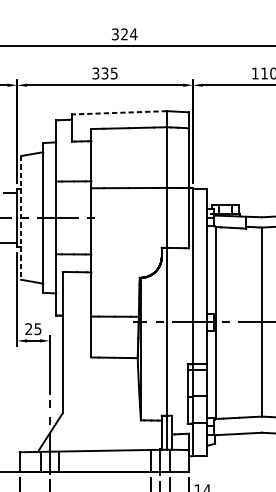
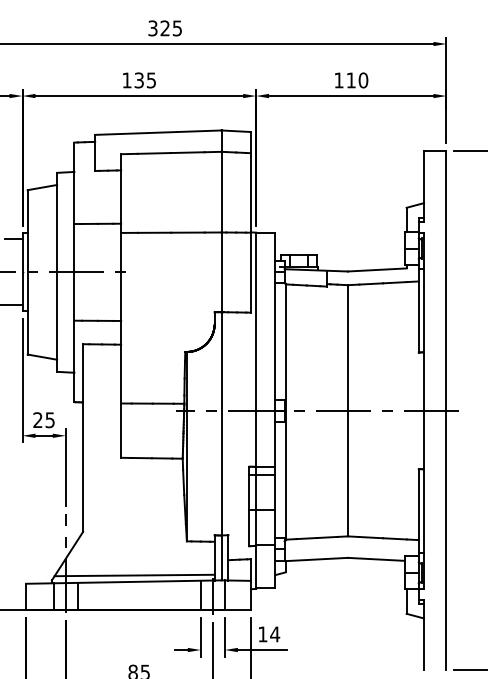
text: (133, 34) -> (177, 28), 324 -> 325
text: (95, 73) -> (126, 80), 335 -> 135
line: (118, 112) -> (157, 132), dashed -> solid
line: (20, 218) -> (27, 272), dashed -> solid
line: (101, 446) -> (134, 575), added

